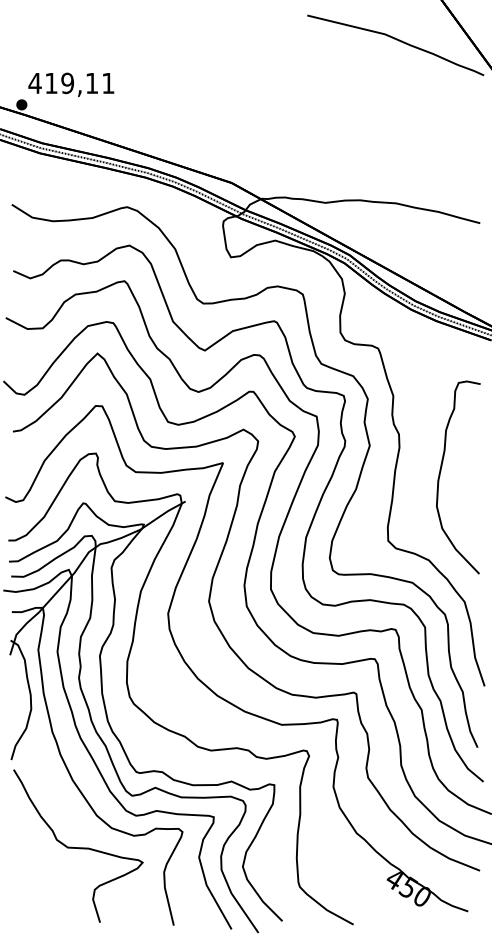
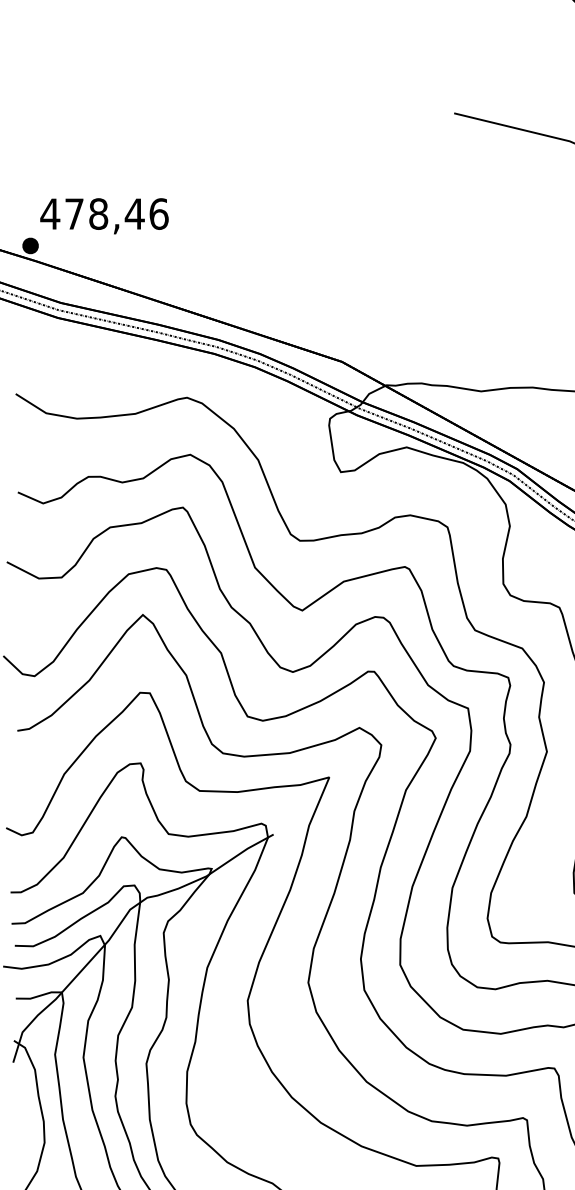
text: (79, 83) -> (116, 214), 419,11 -> 478,46

